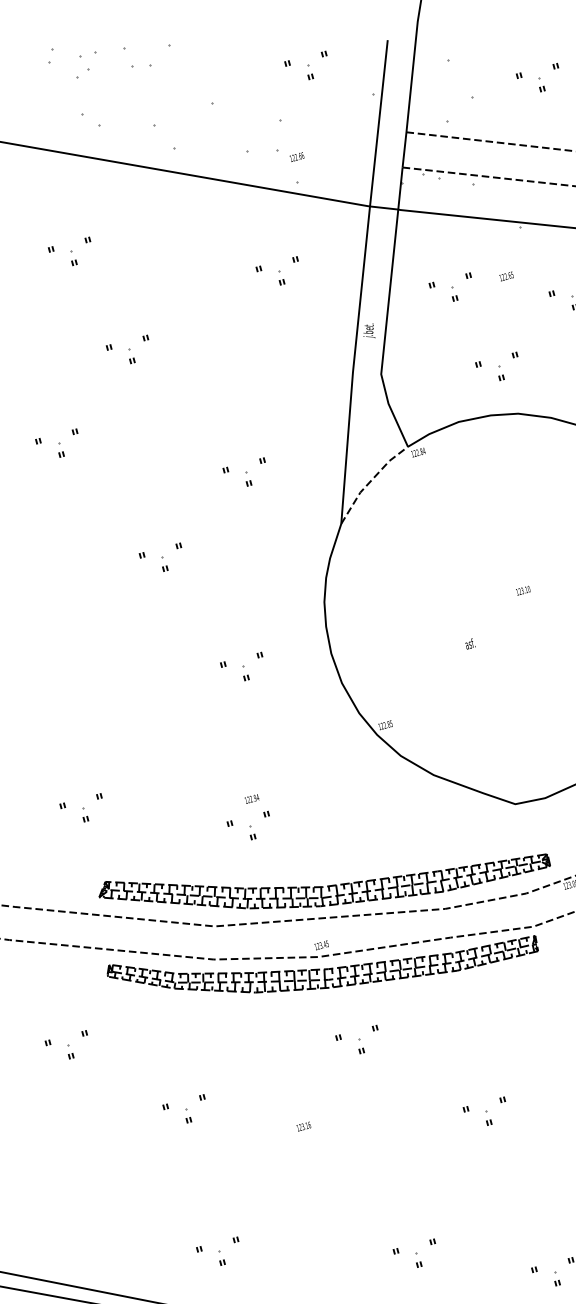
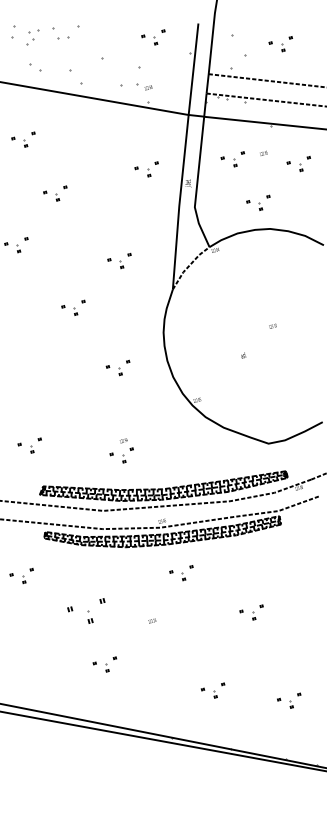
part: (51, 56) -> (13, 32), size x1.6
part: (276, 271) -> (146, 169), moved
part: (184, 1109) -> (86, 611), size x1.6
part: (216, 1251) -> (104, 664), moved

